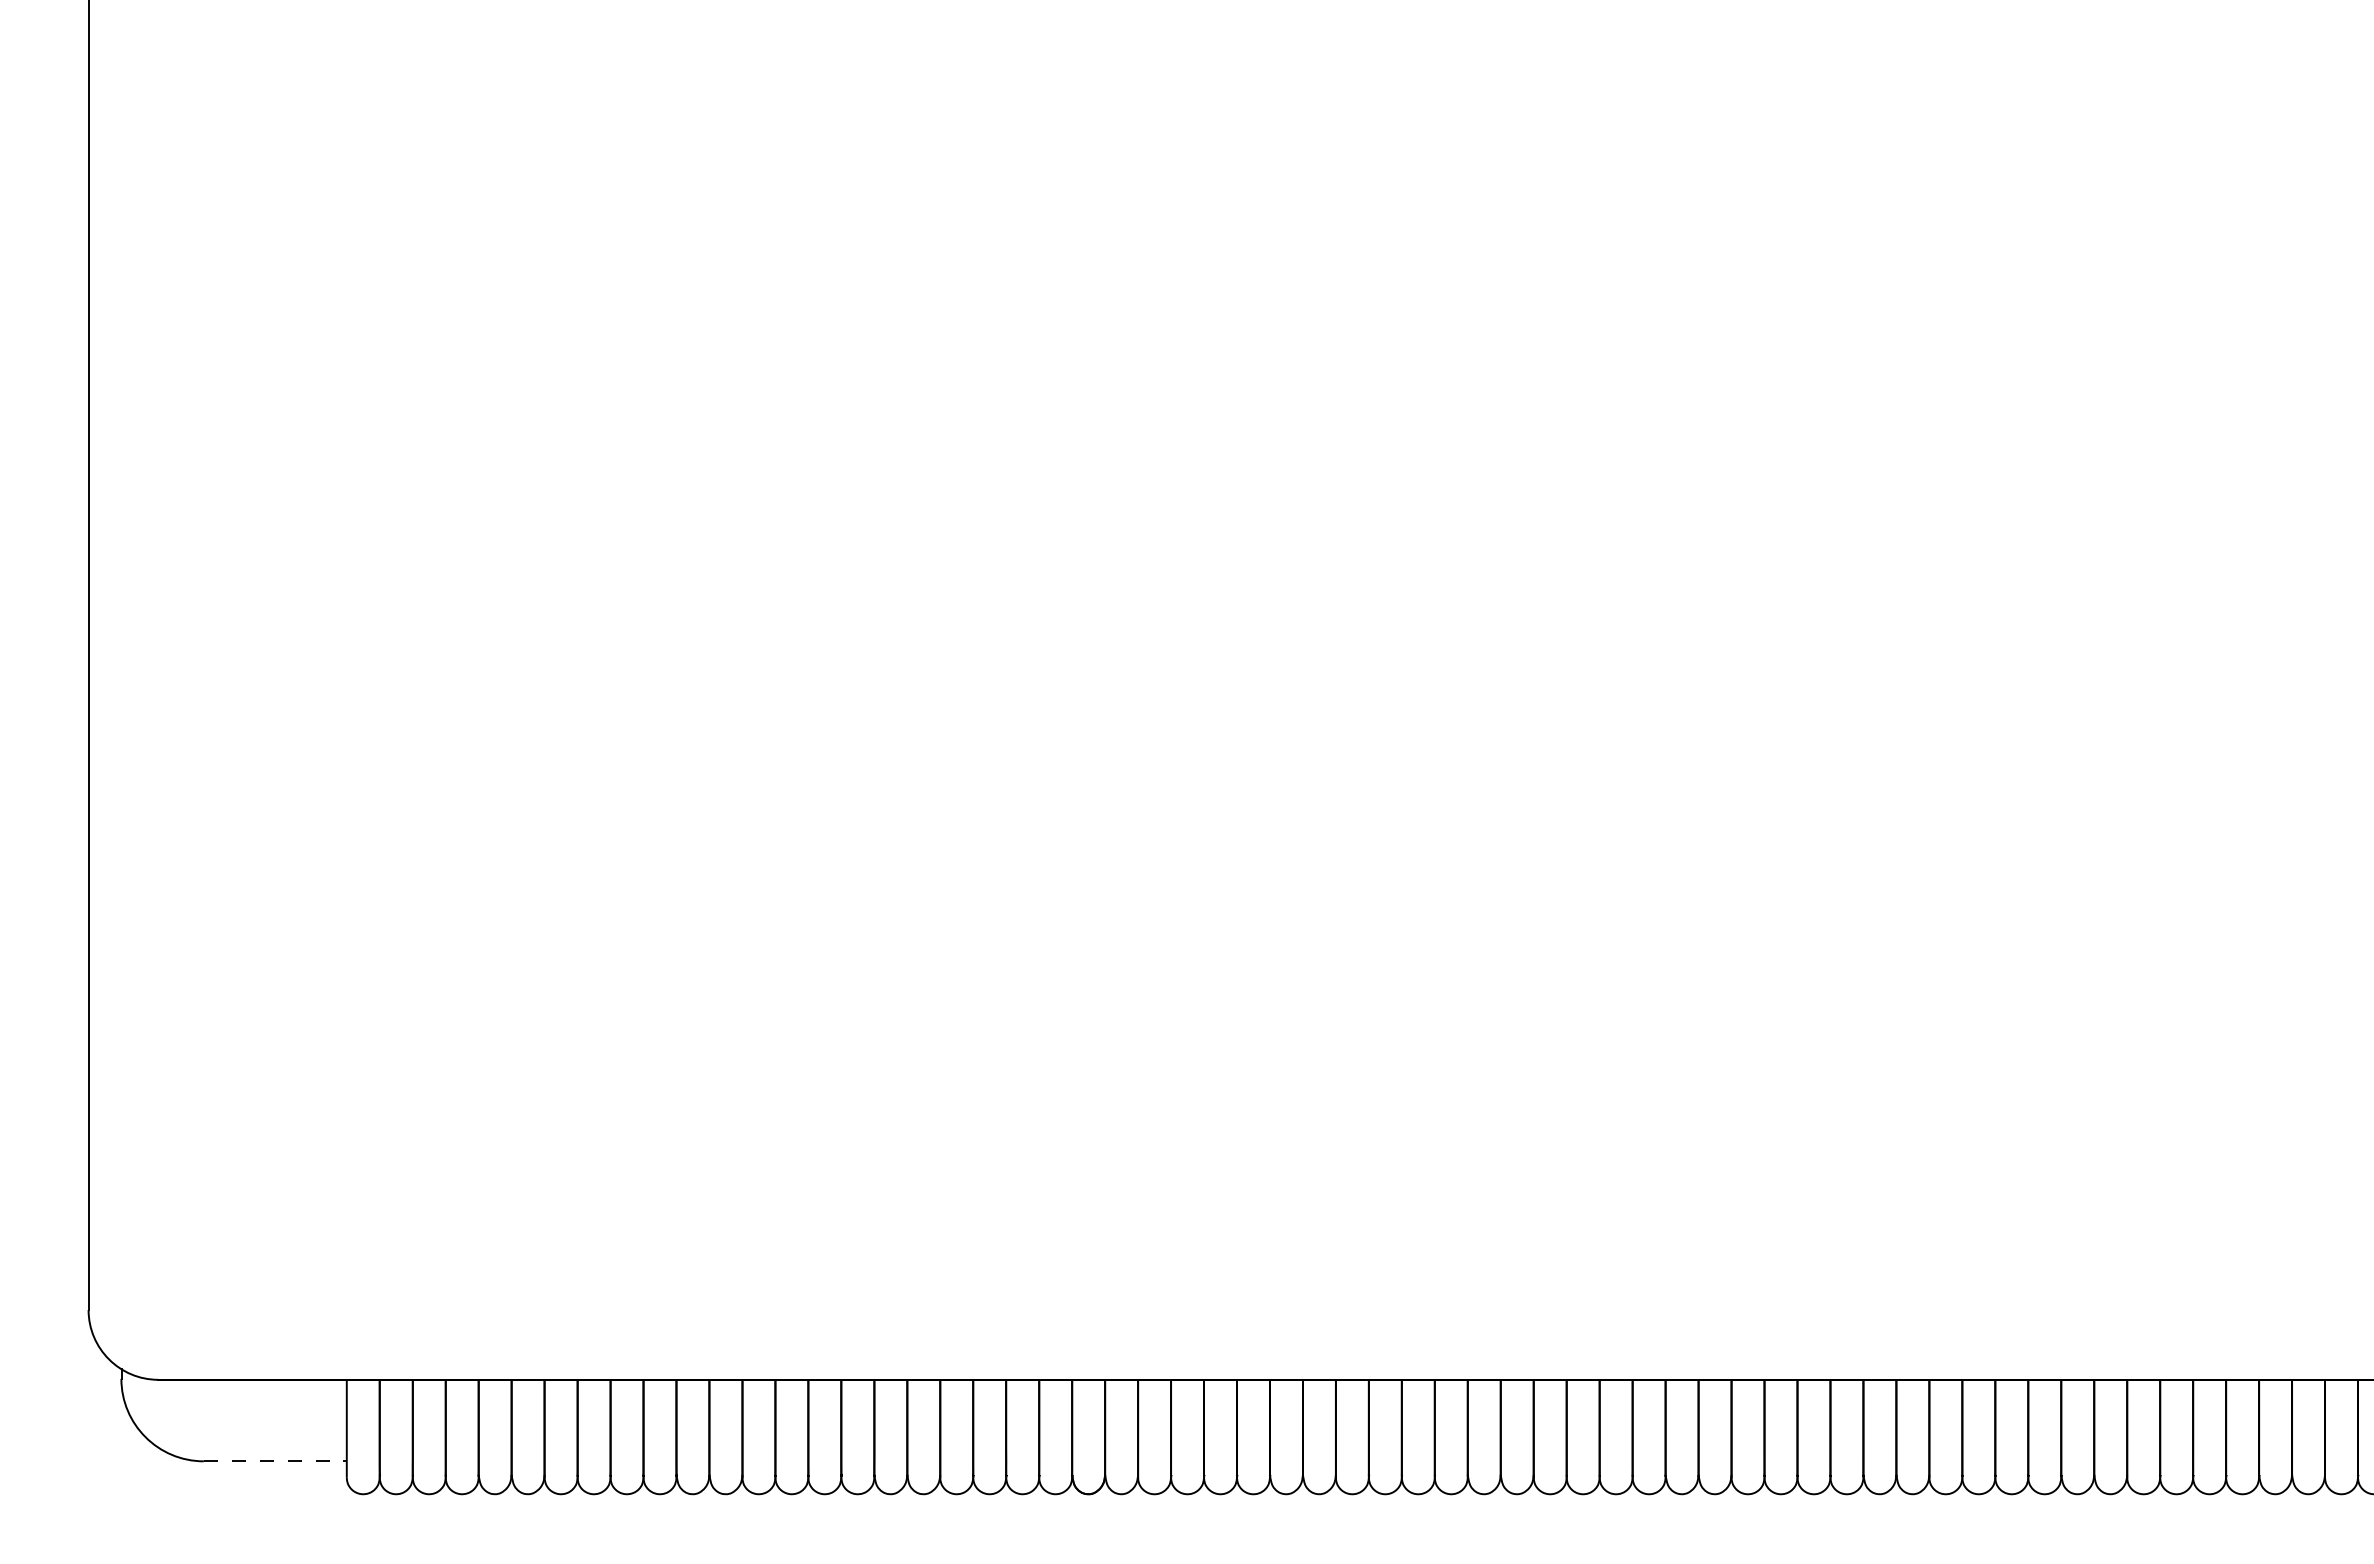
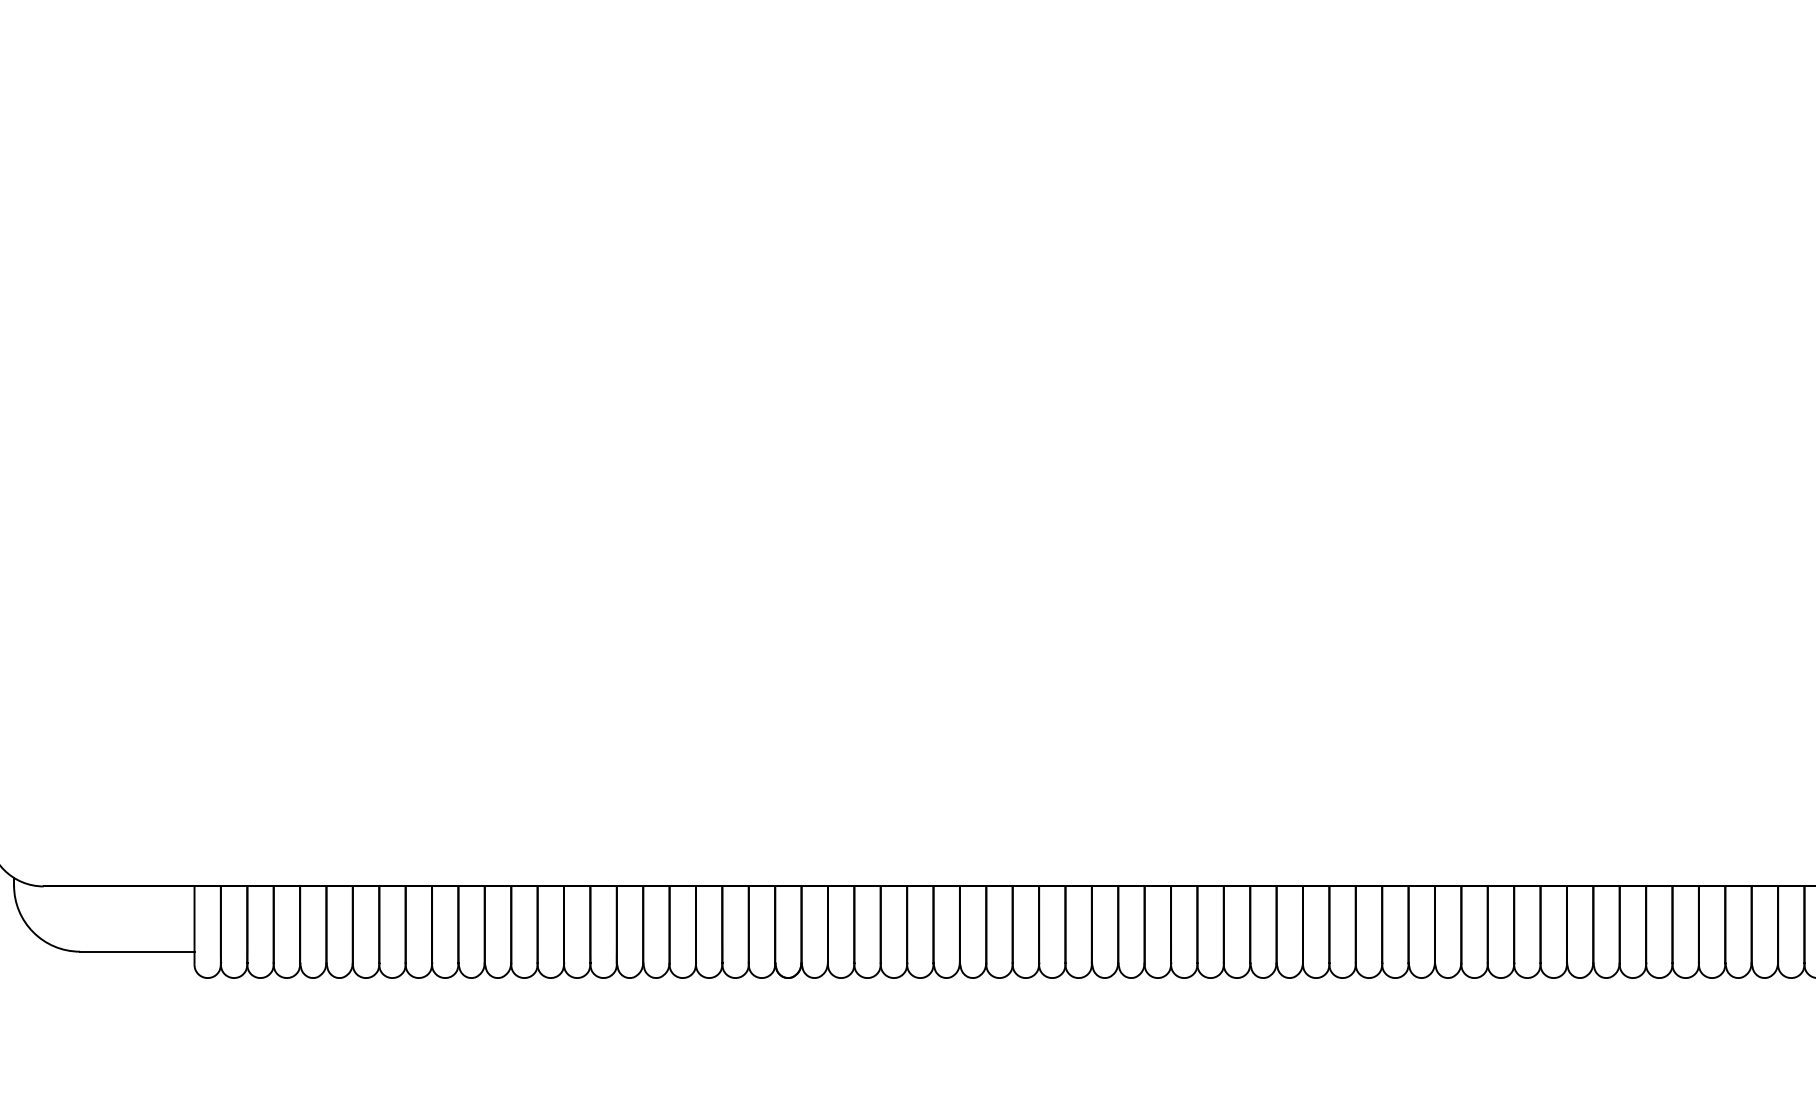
line: (275, 1461) -> (137, 951), dashed -> solid

